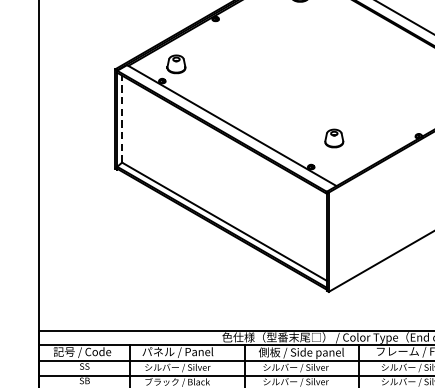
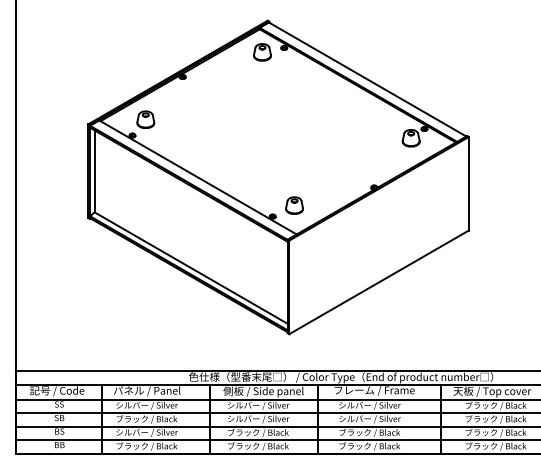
line: (121, 118) -> (94, 170), dashed -> solid
part: (334, 138) -> (294, 205), moved

